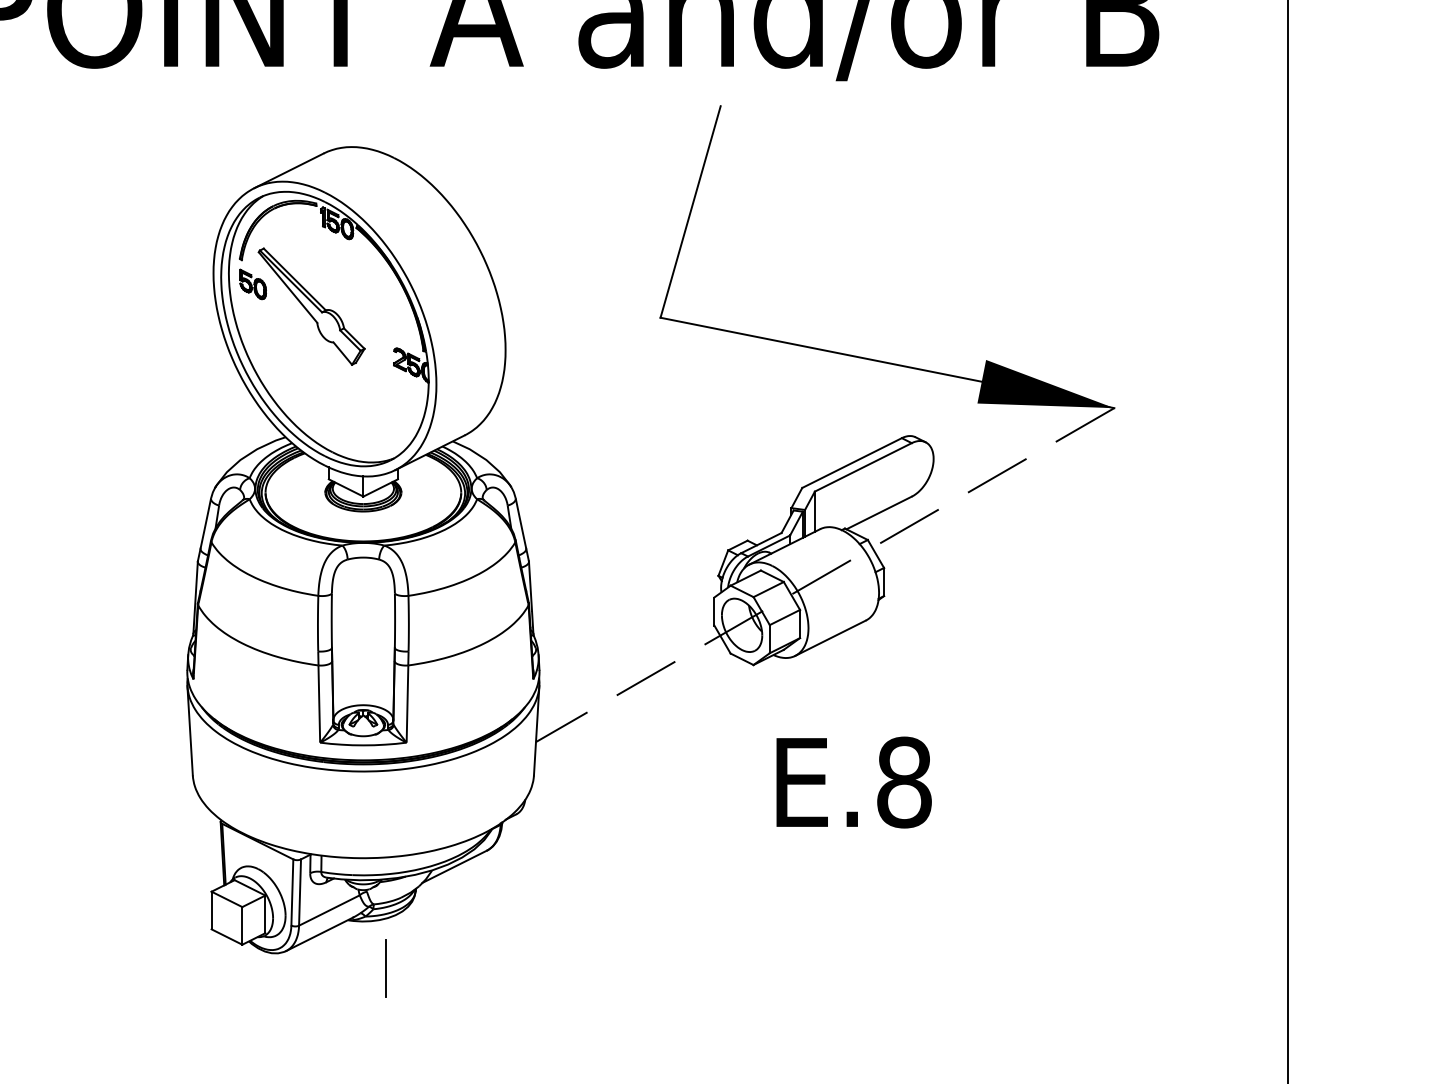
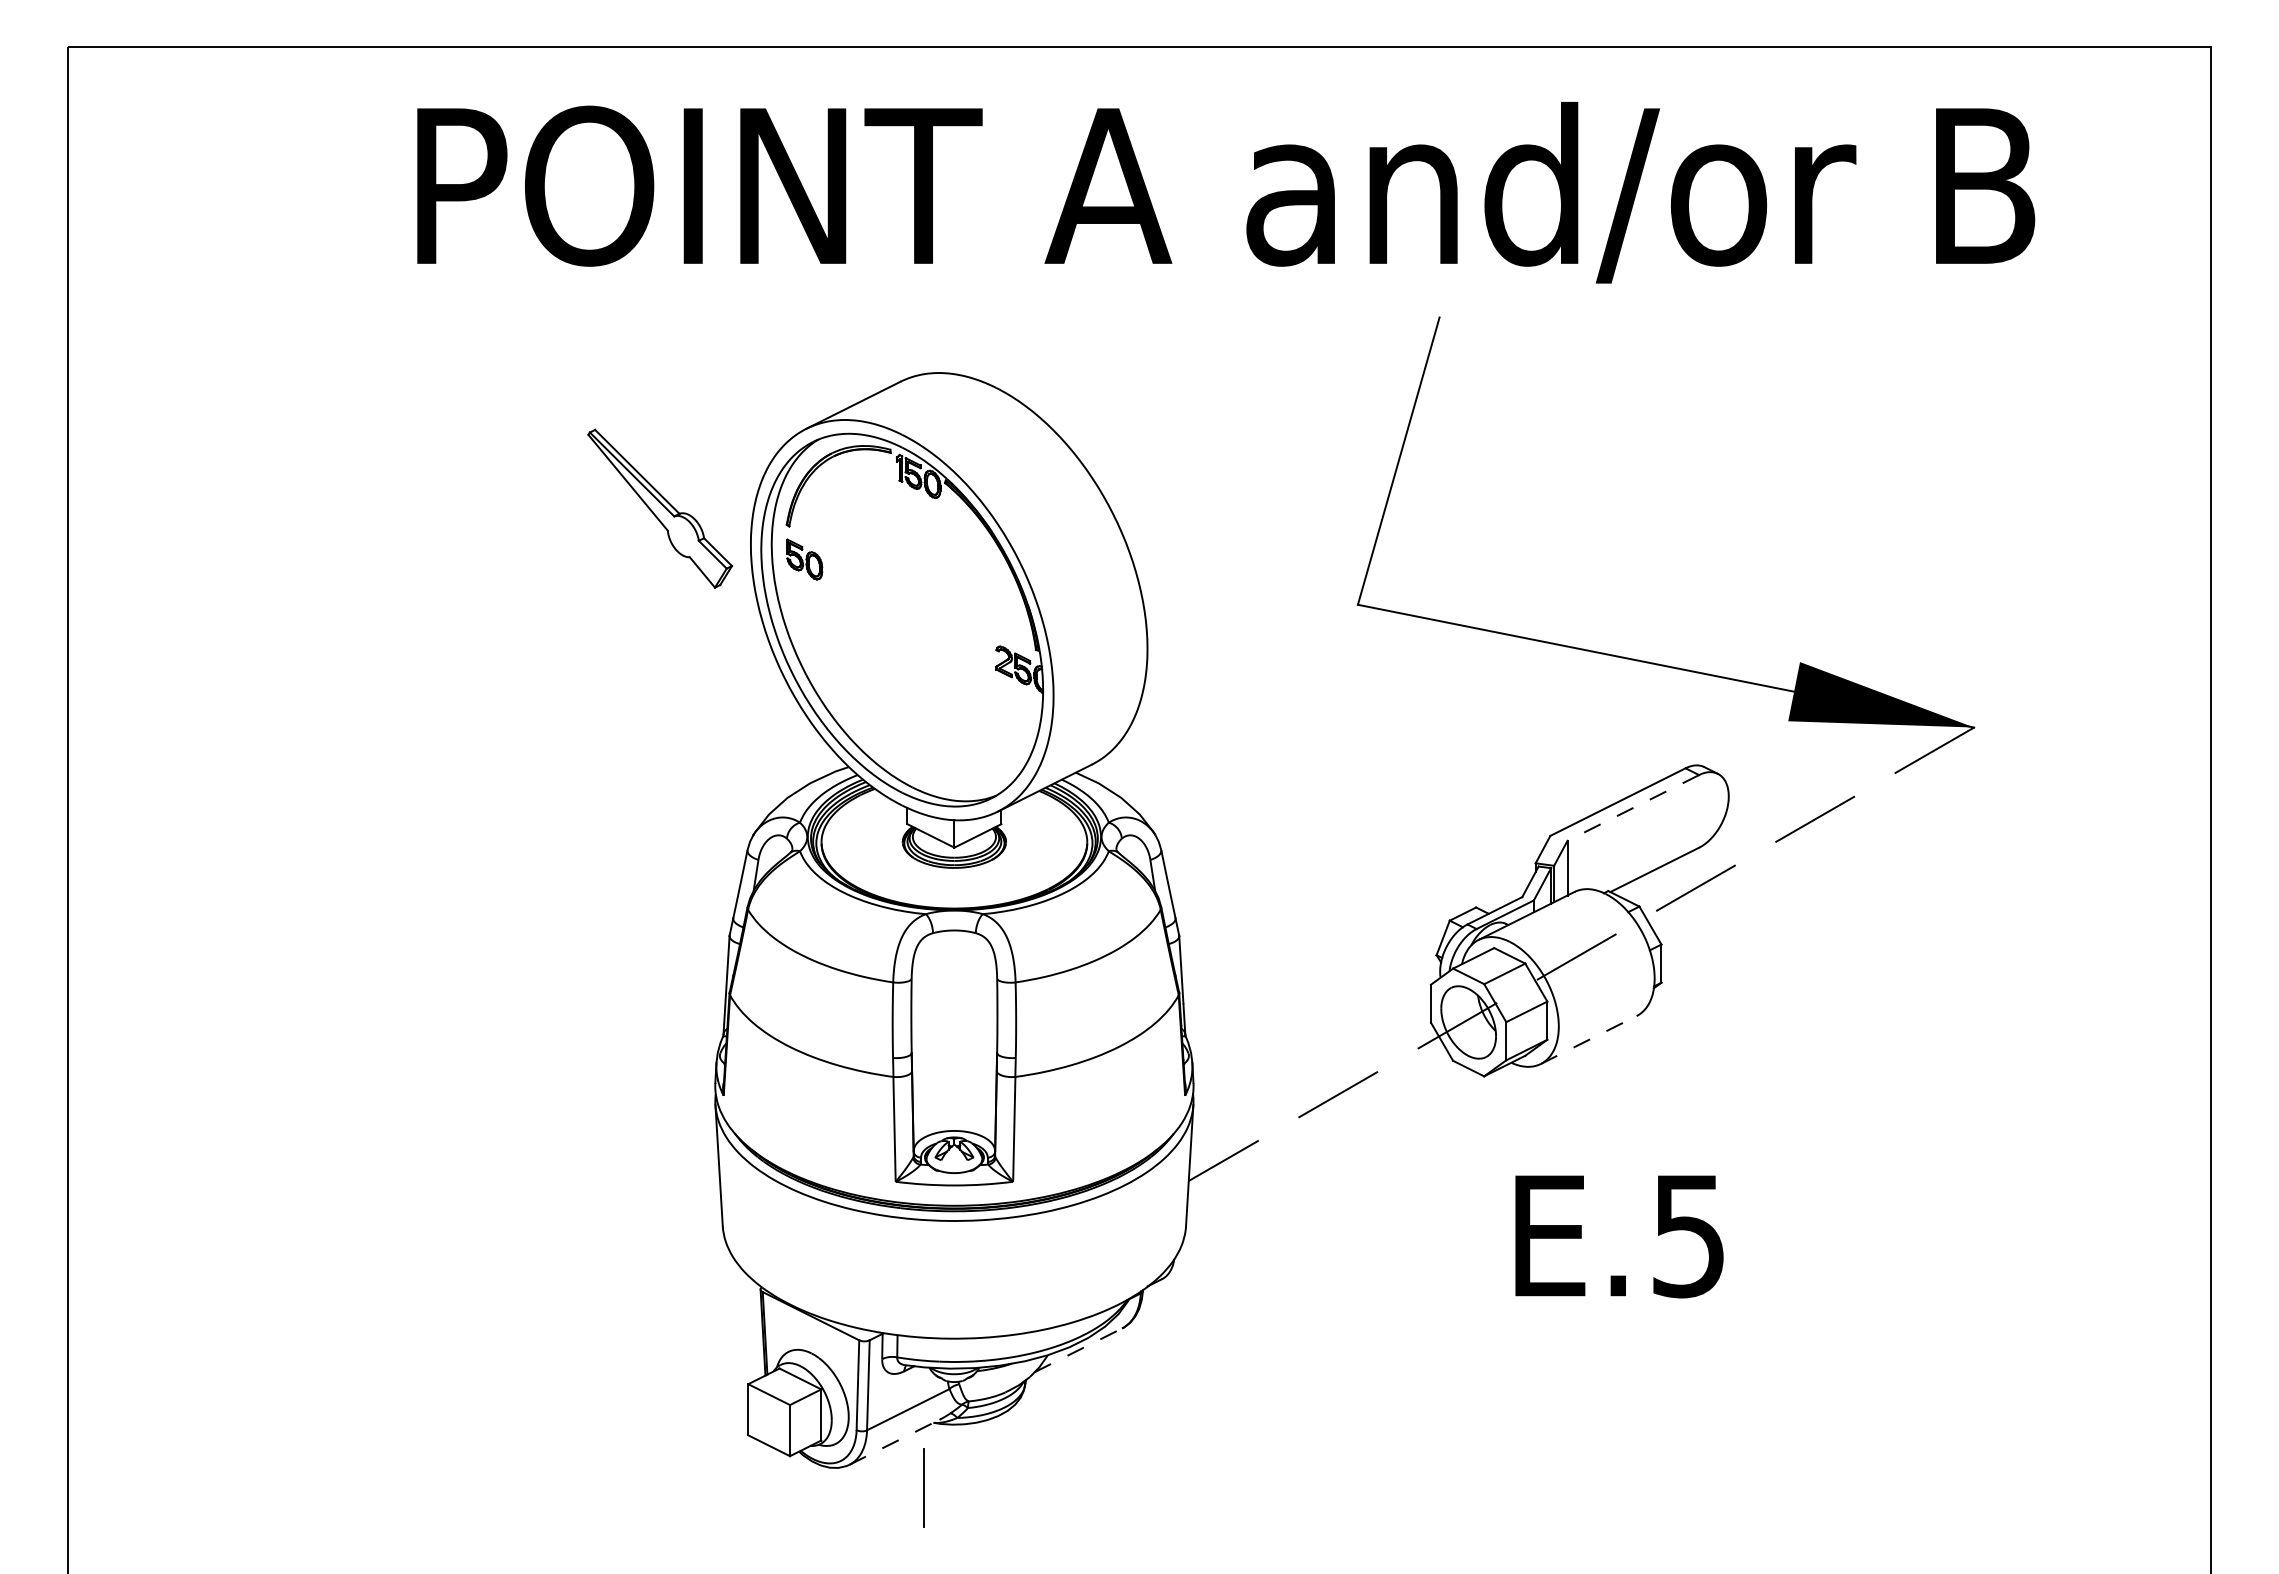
part: (311, 306) -> (660, 508), moved
line: (863, 467) -> (1633, 807), solid -> dashed
line: (830, 638) -> (1588, 1040), solid -> dashed
text: (904, 782) -> (1689, 1235), E.8 -> E.5
line: (454, 866) -> (1078, 1350), solid -> dashed
line: (319, 934) -> (894, 1442), solid -> dashed
line: (385, 967) -> (923, 1487), moved

